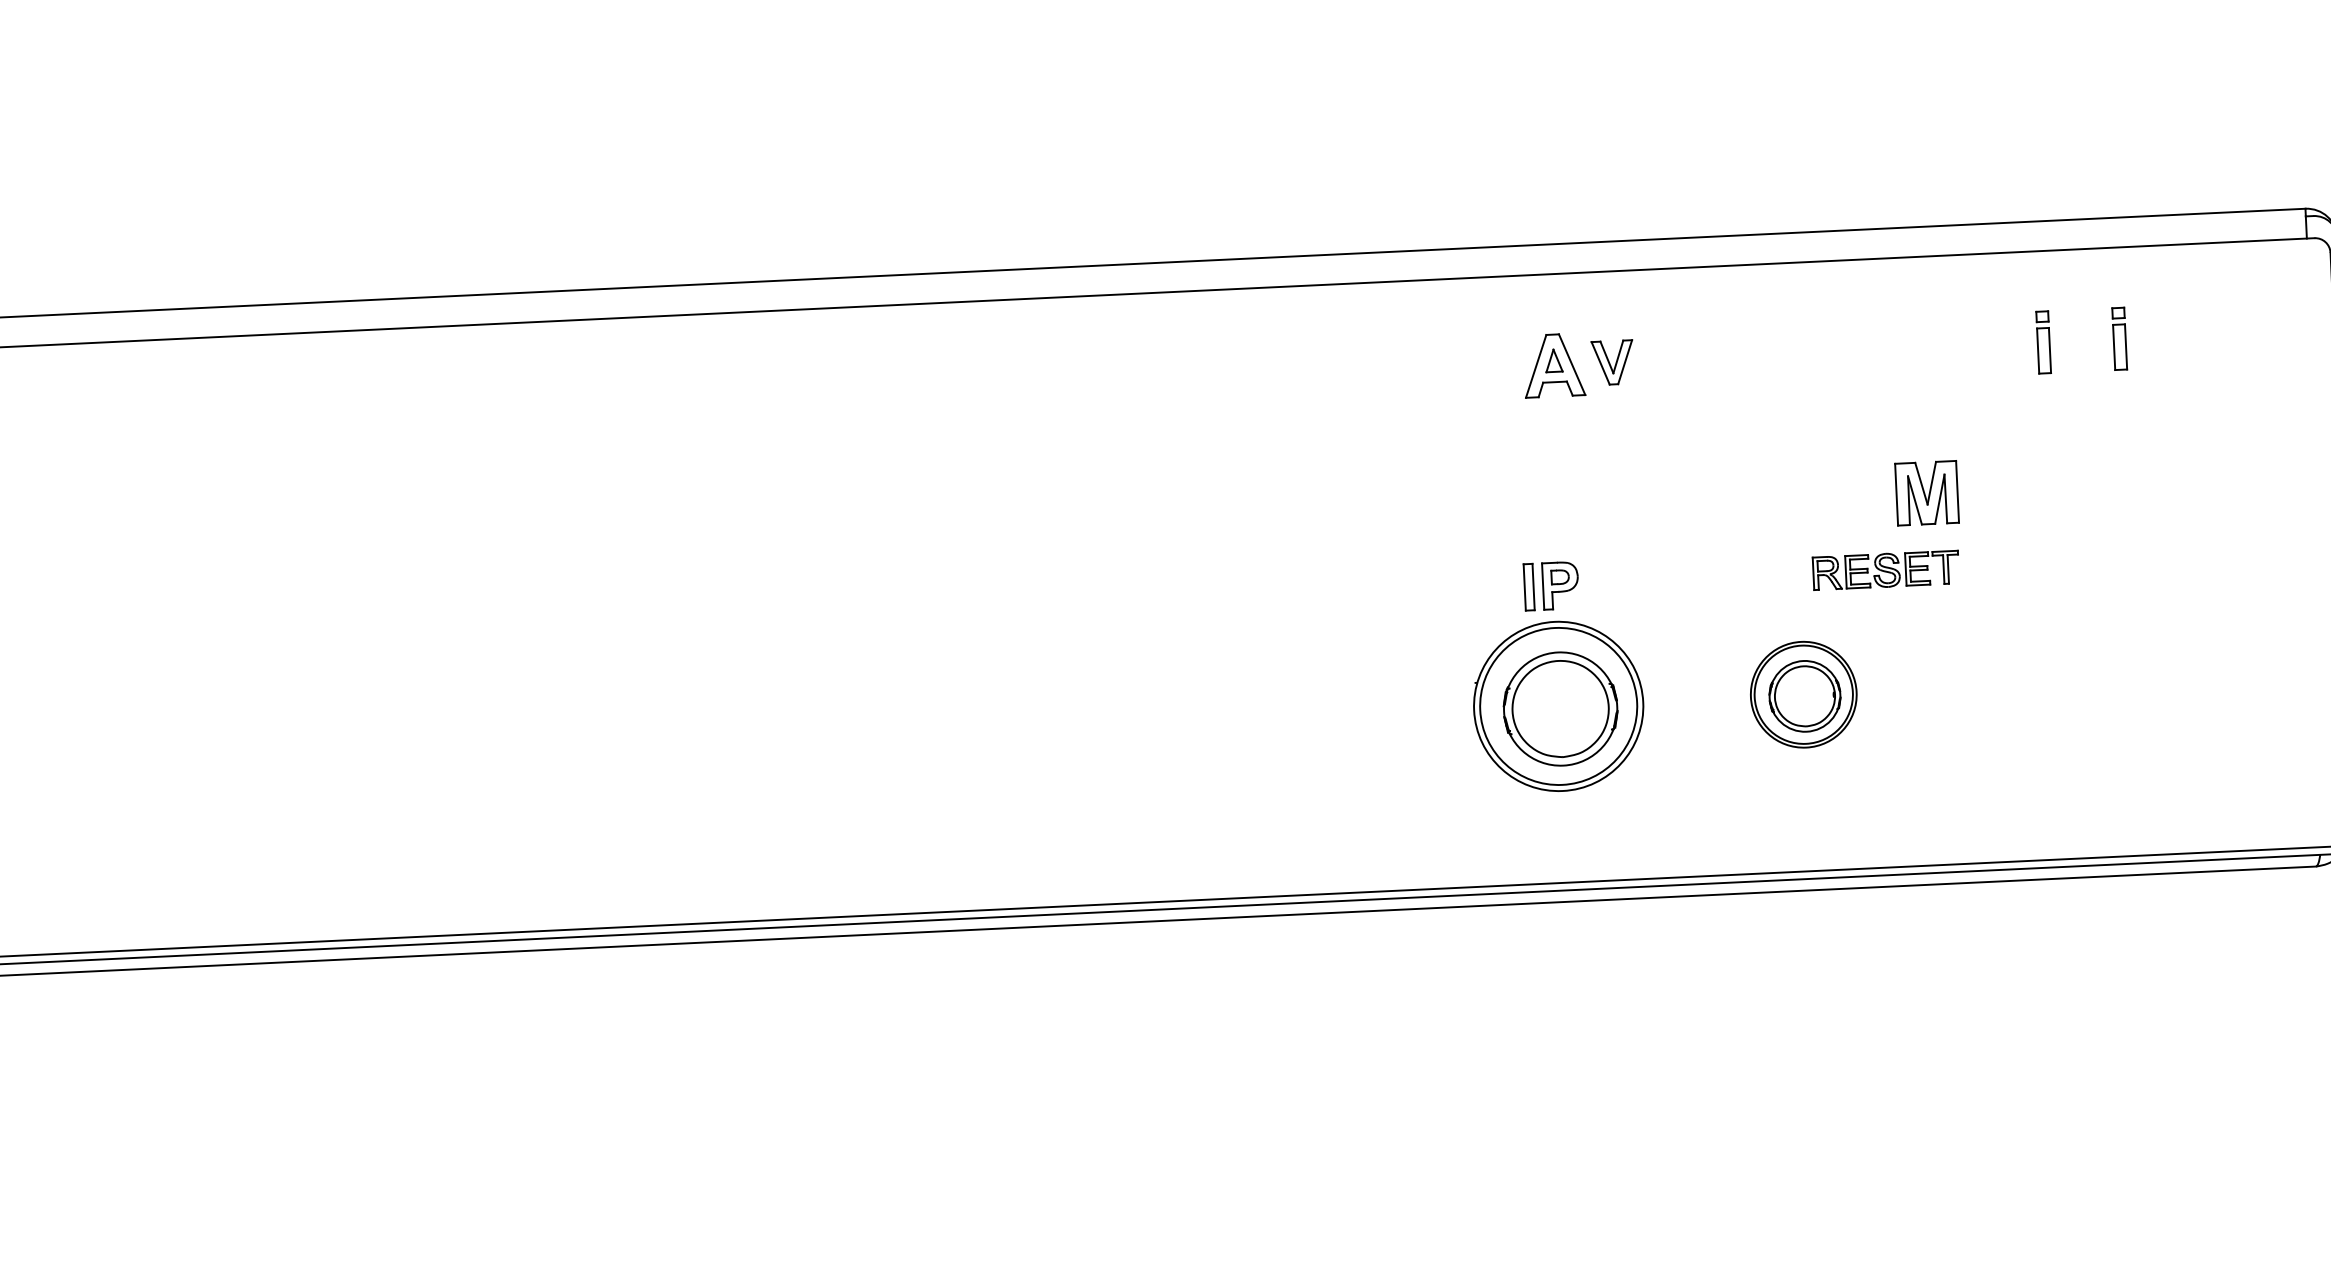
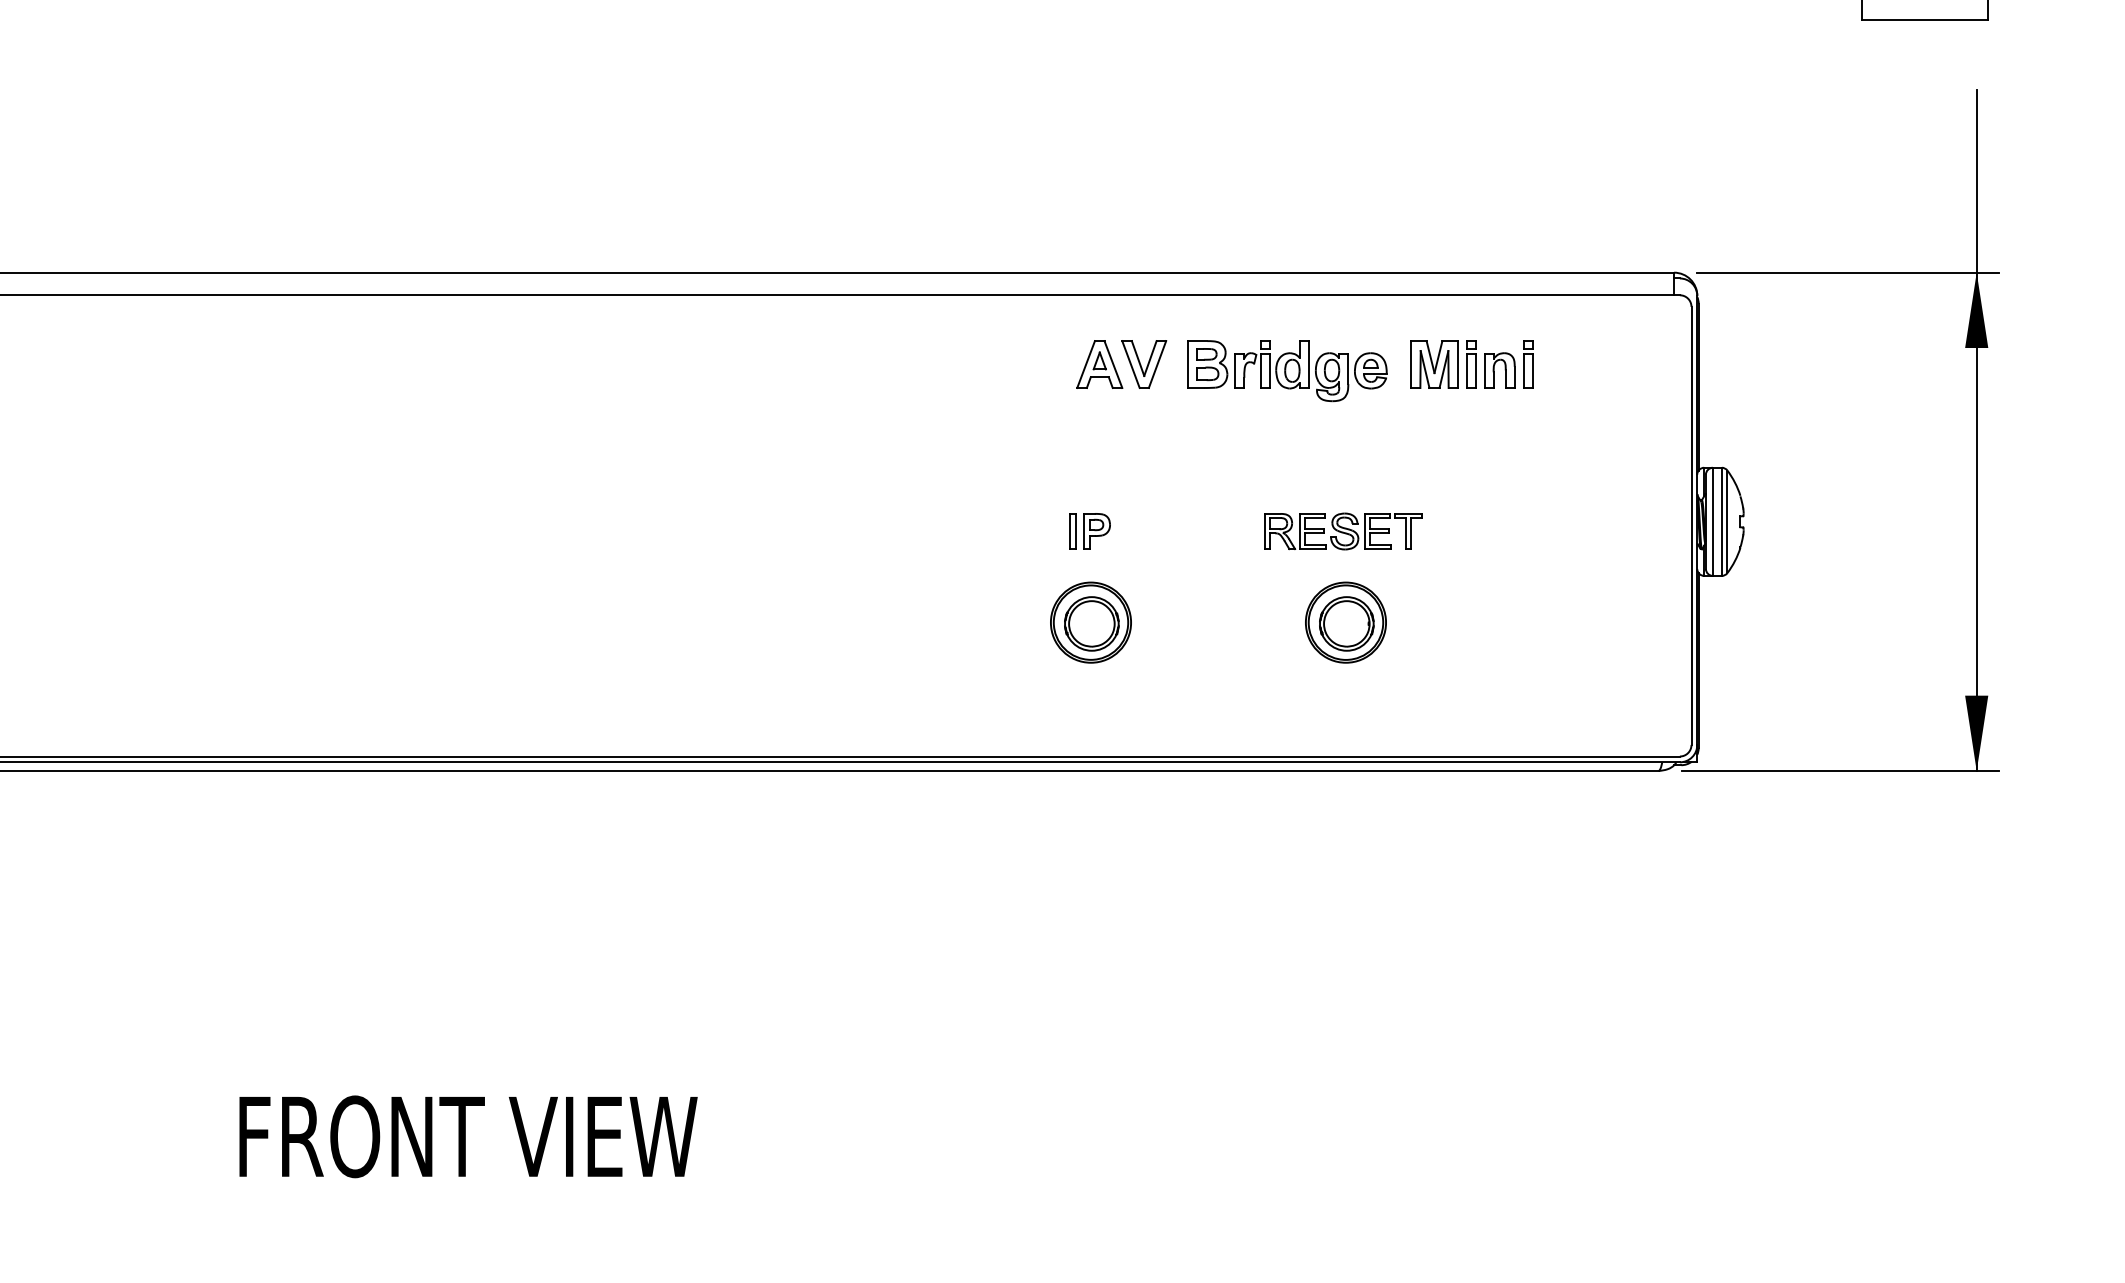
part: (2081, 348) -> (1499, 370), added
part: (1613, 362) -> (1144, 364), size x1.43
part: (1802, 363) -> (1287, 371), added
part: (1927, 493) -> (1434, 364), moved
part: (1885, 570) -> (1343, 531), size x1.43
part: (1803, 694) -> (1345, 622), moved
part: (1557, 706) -> (1090, 622), size x0.62

